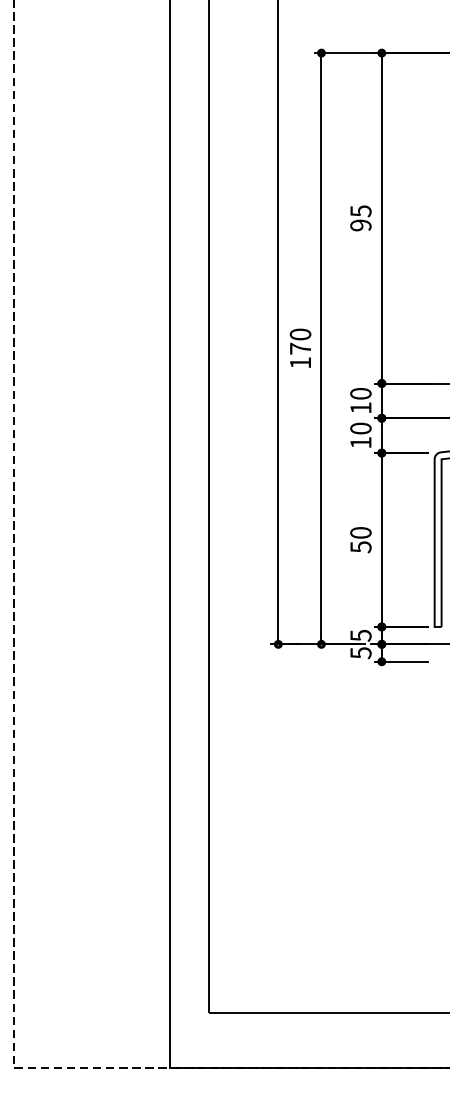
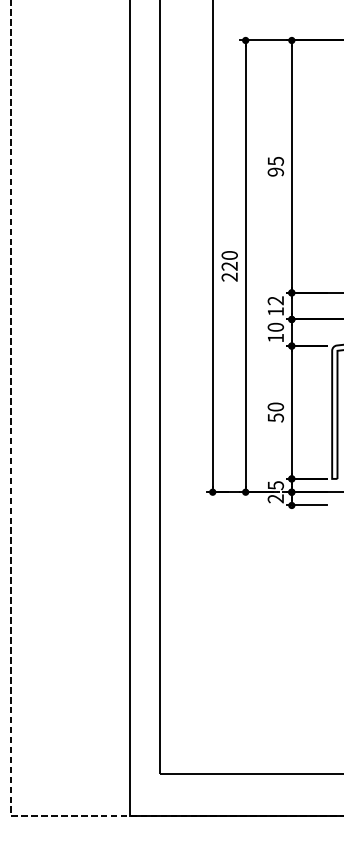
text: (300, 355) -> (229, 271), 170 -> 220
text: (360, 393) -> (275, 300), 10 -> 12
text: (360, 652) -> (275, 498), 5 -> 2

